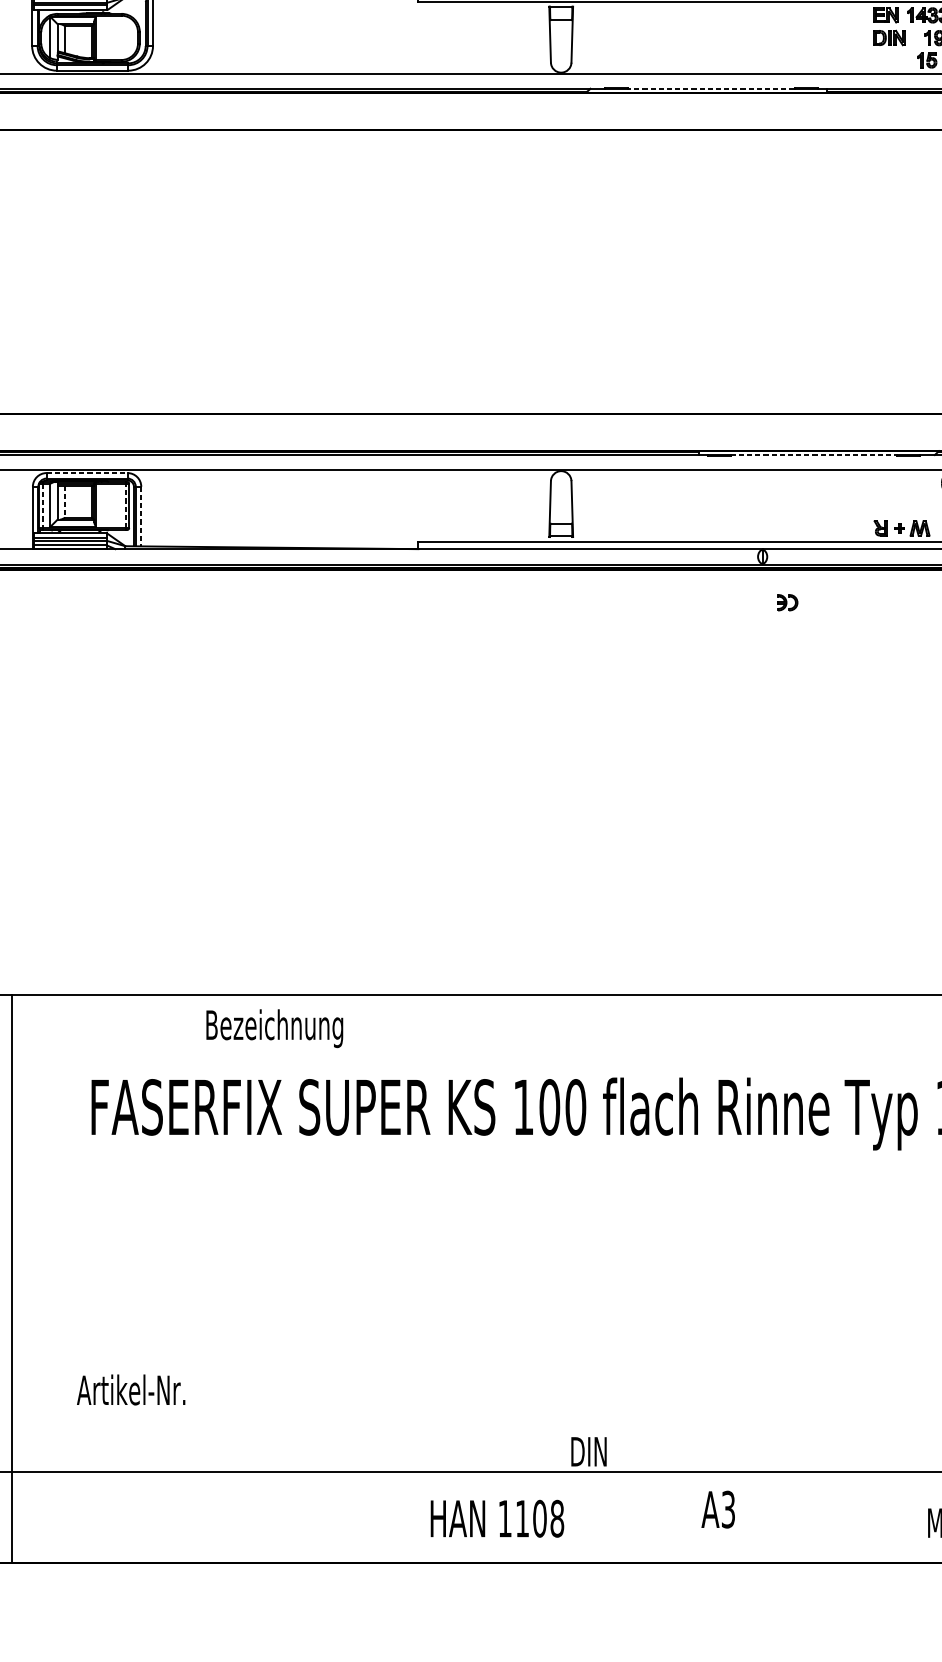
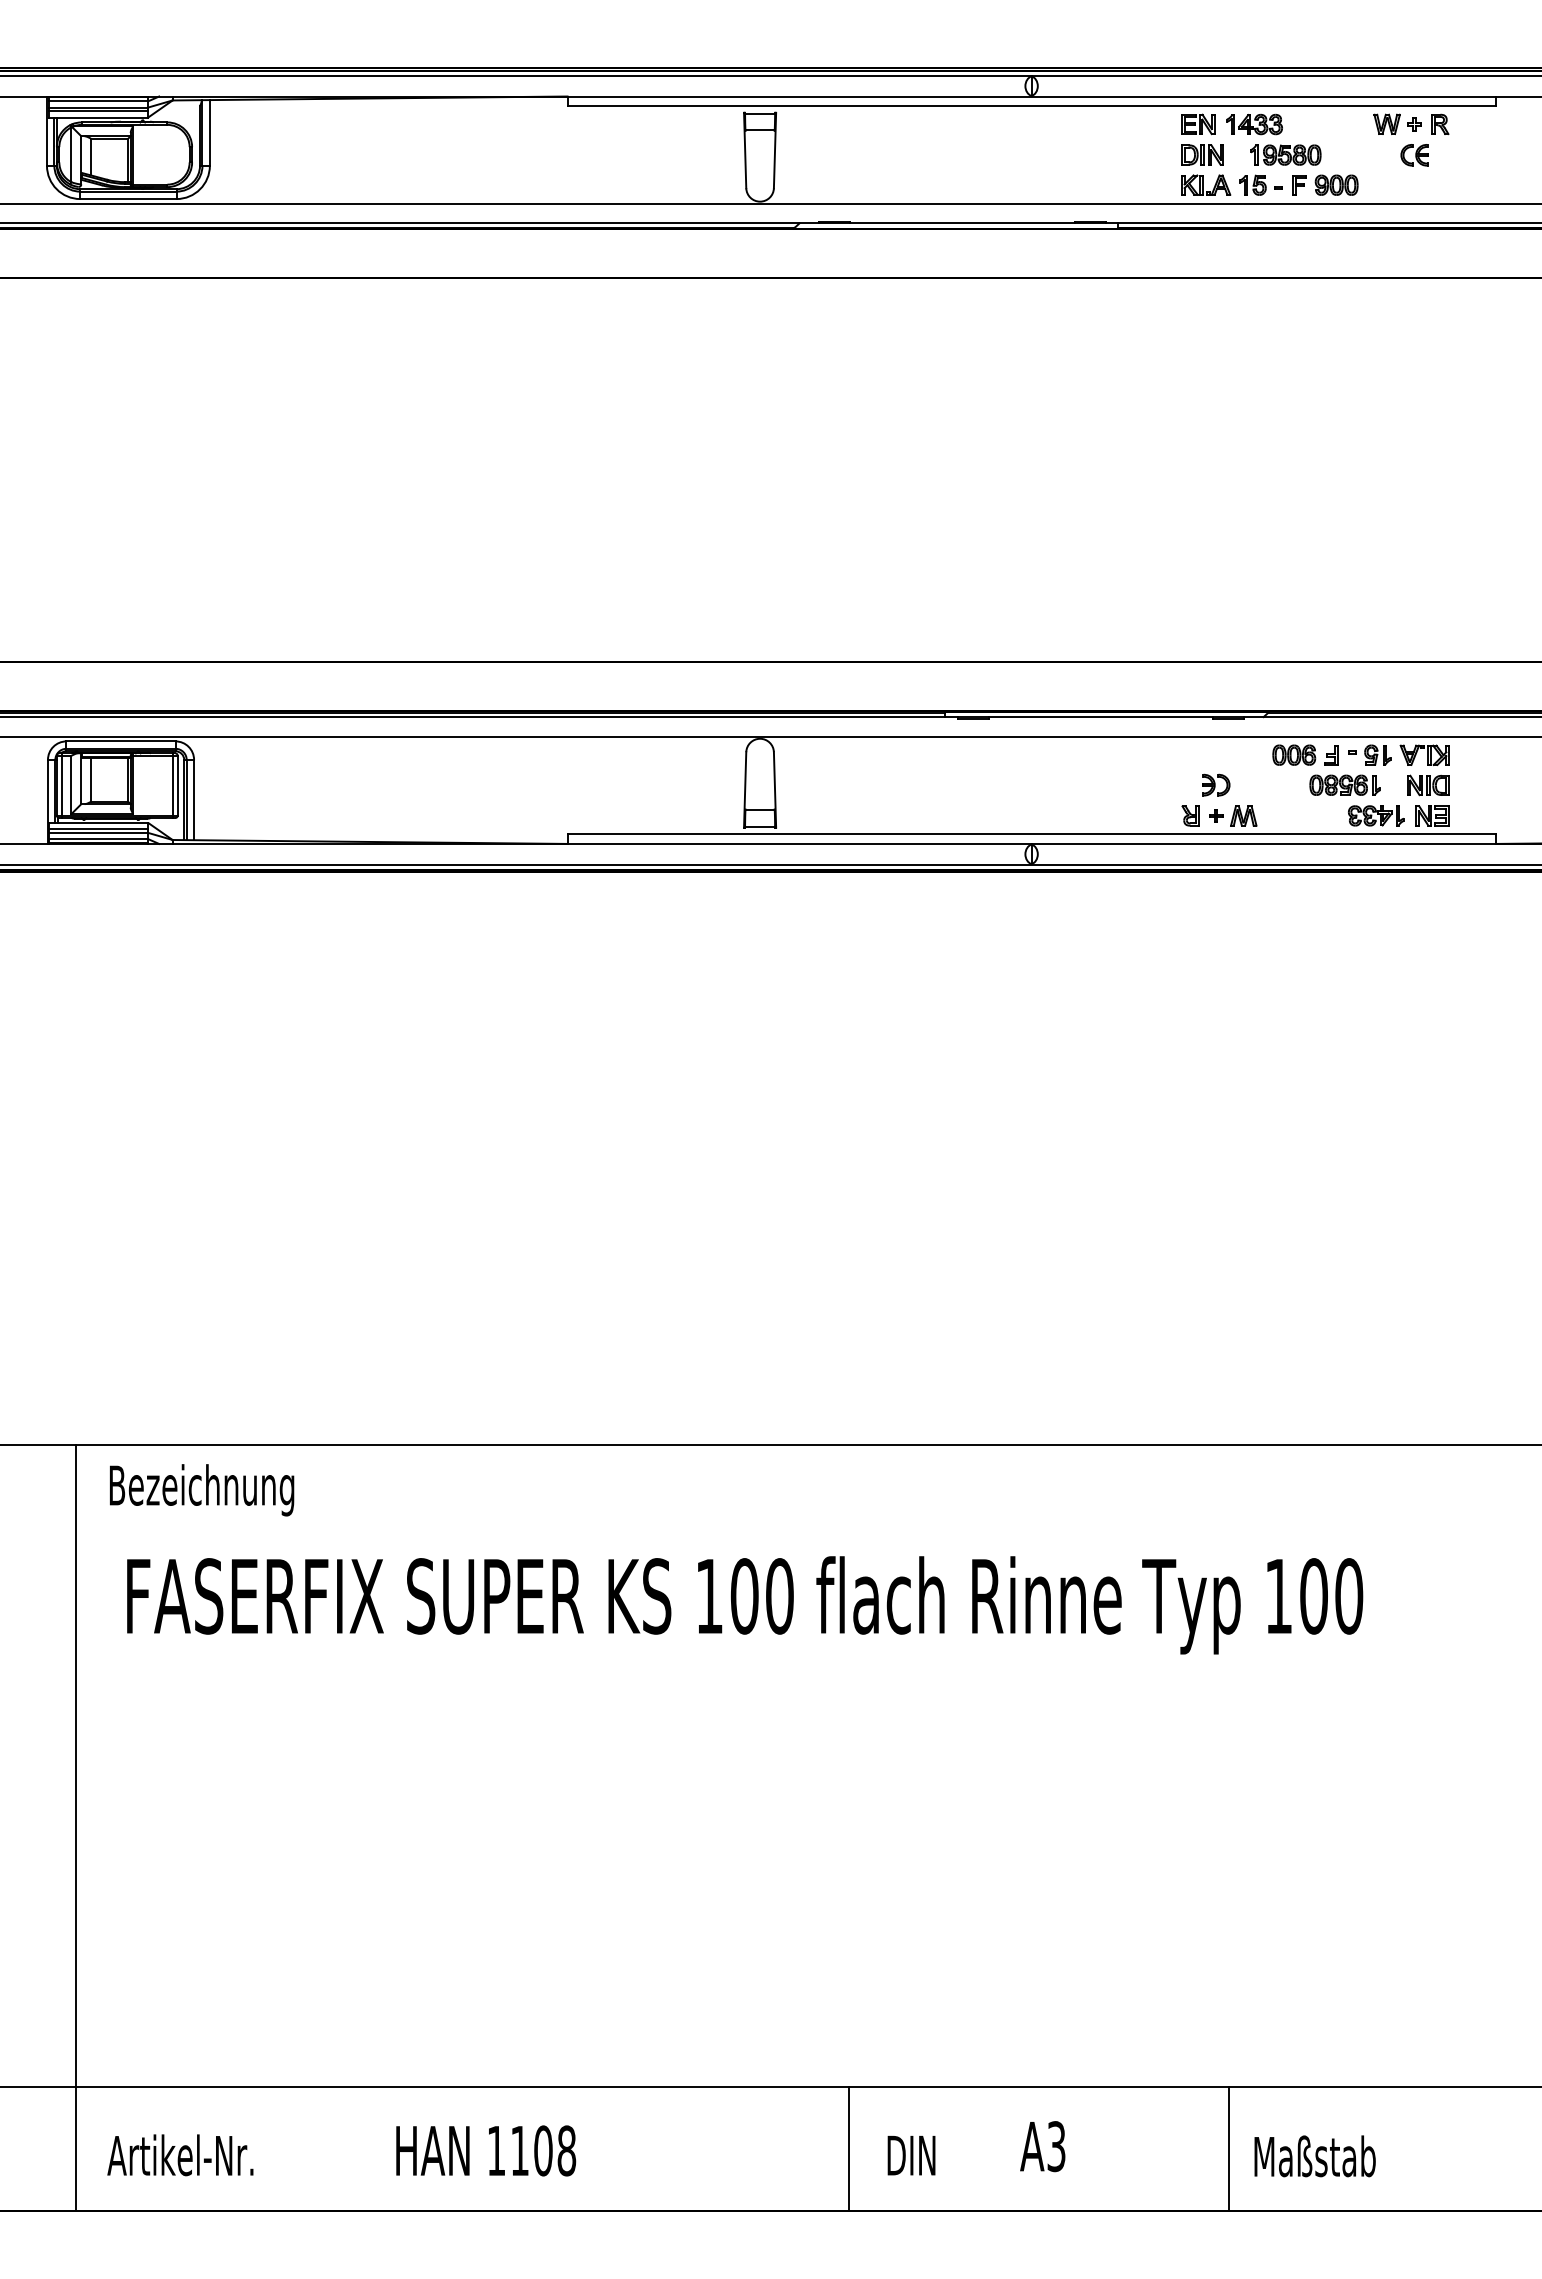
part: (892, 59) -> (1206, 184), added
line: (711, 88) -> (962, 223), dashed -> solid
line: (814, 455) -> (1101, 717), dashed -> solid
line: (87, 473) -> (121, 741), dashed -> solid
line: (65, 502) -> (91, 780), dashed -> solid
line: (42, 505) -> (61, 785), dashed -> solid
line: (125, 505) -> (172, 785), dashed -> solid
line: (141, 516) -> (194, 800), dashed -> solid
part: (787, 602) -> (1216, 784), moved
text: (275, 1028) -> (202, 1490), moved
line: (12, 1278) -> (76, 1827), moved
text: (131, 1390) -> (180, 2155), moved
text: (588, 1451) -> (911, 2155), moved
text: (718, 1509) -> (1042, 2146), moved
line: (627, 1517) -> (849, 2148), added
line: (909, 1517) -> (1229, 2148), added
text: (497, 1518) -> (486, 2150), moved

